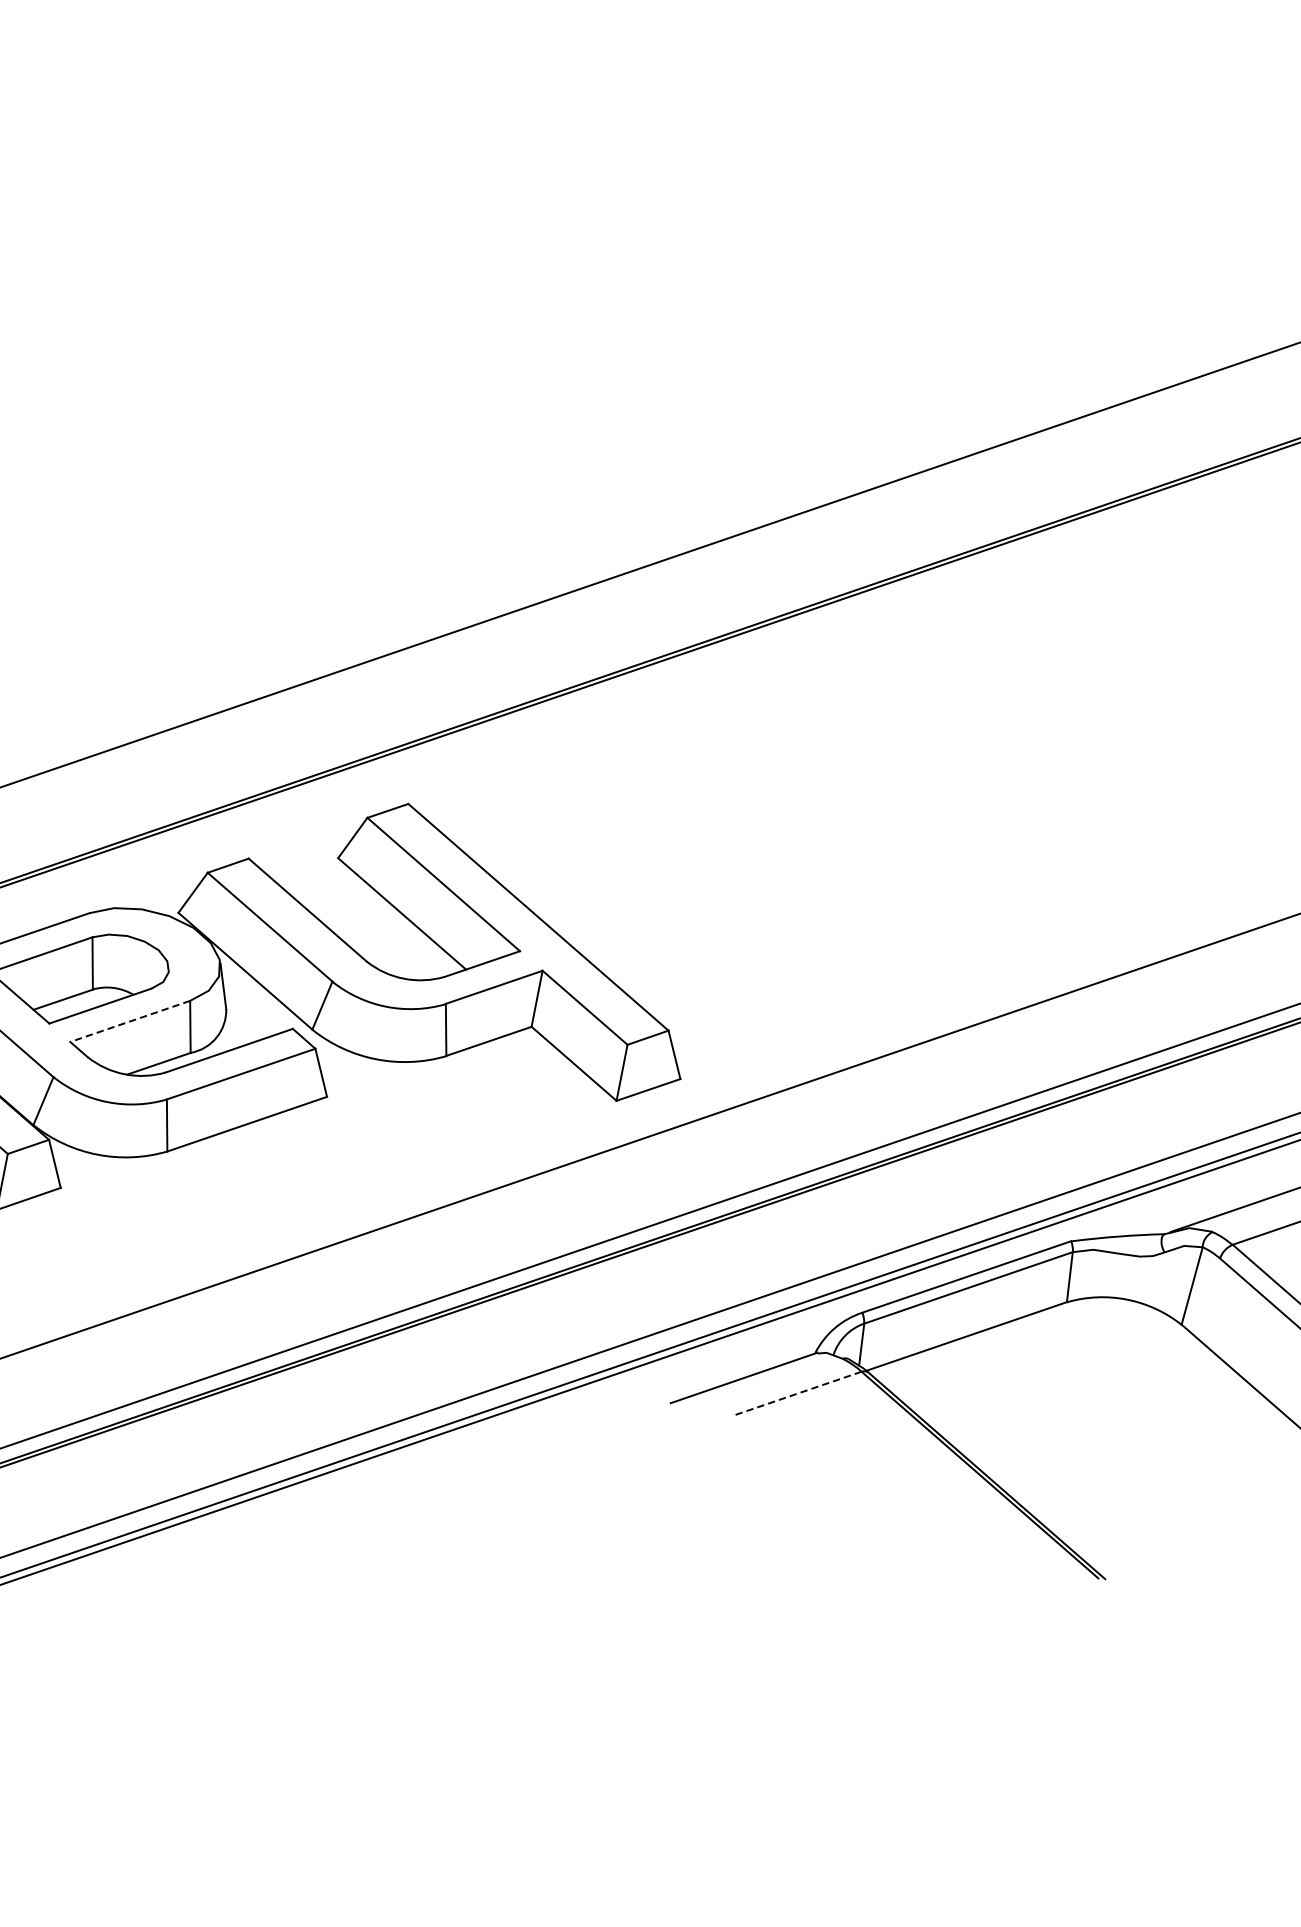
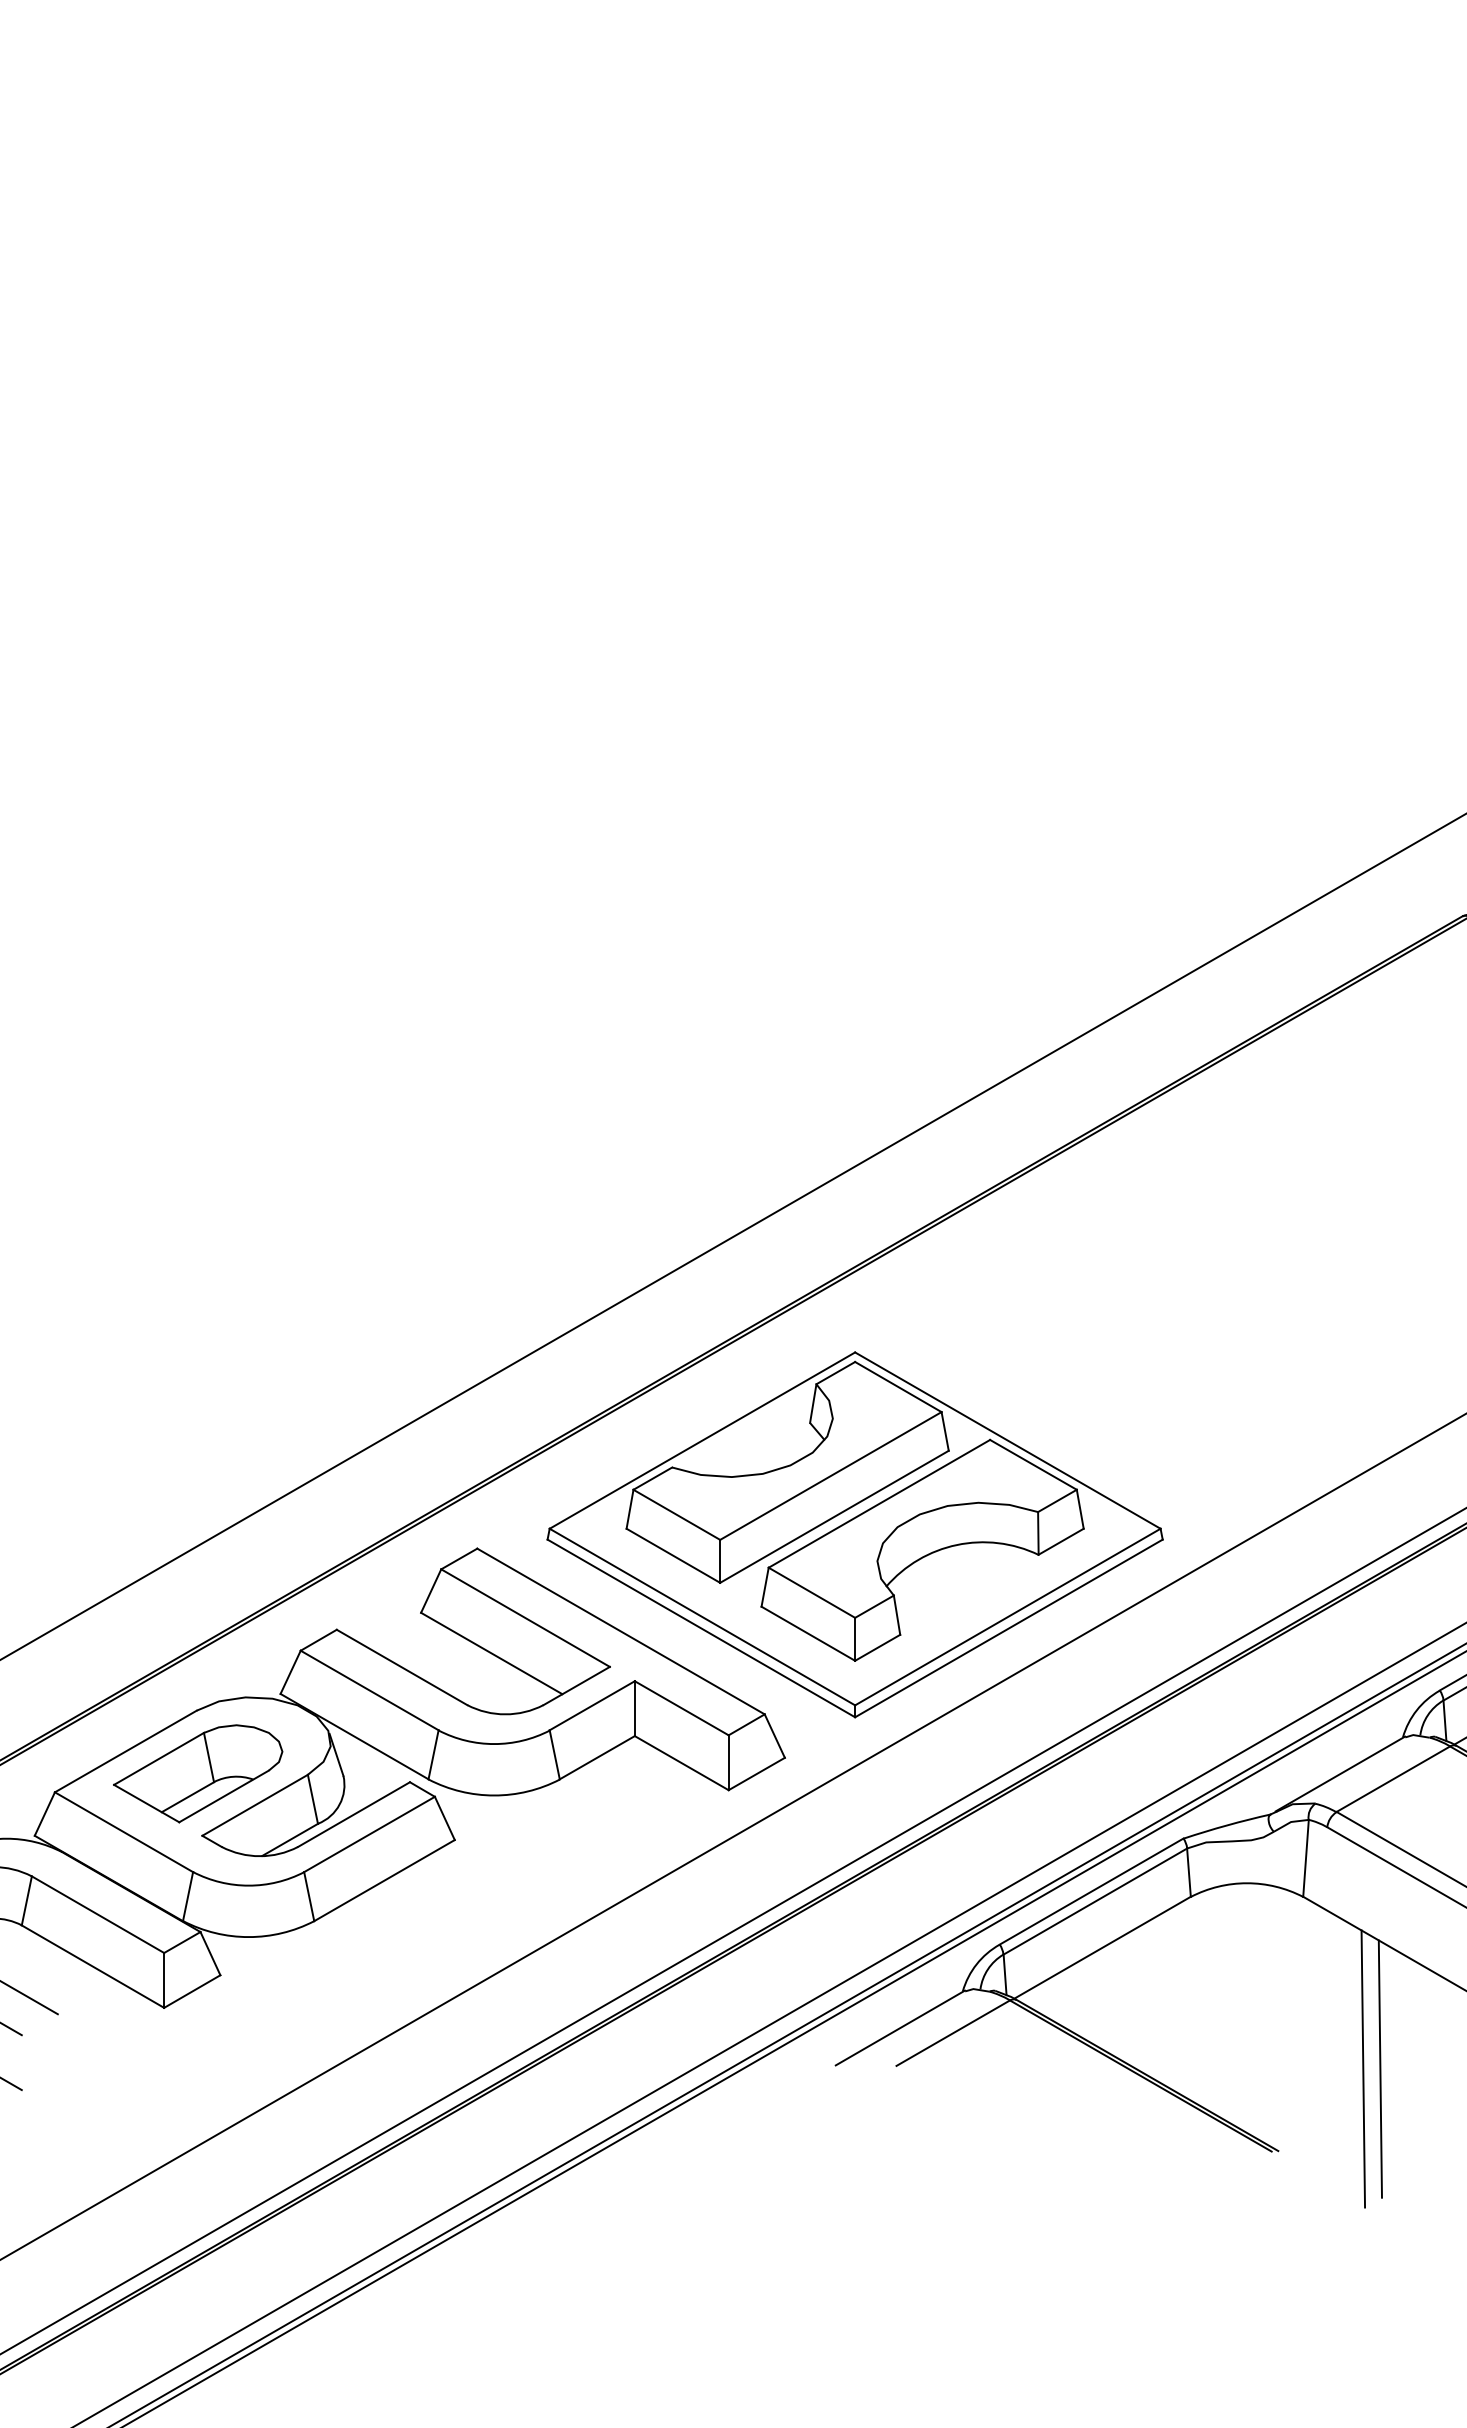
part: (796, 865) -> (854, 1534), added
line: (130, 1021) -> (255, 1805), dashed -> solid
line: (797, 1394) -> (953, 2033), dashed -> solid
line: (1208, 1511) -> (1363, 2068), added
line: (1225, 1515) -> (1379, 2068), added

